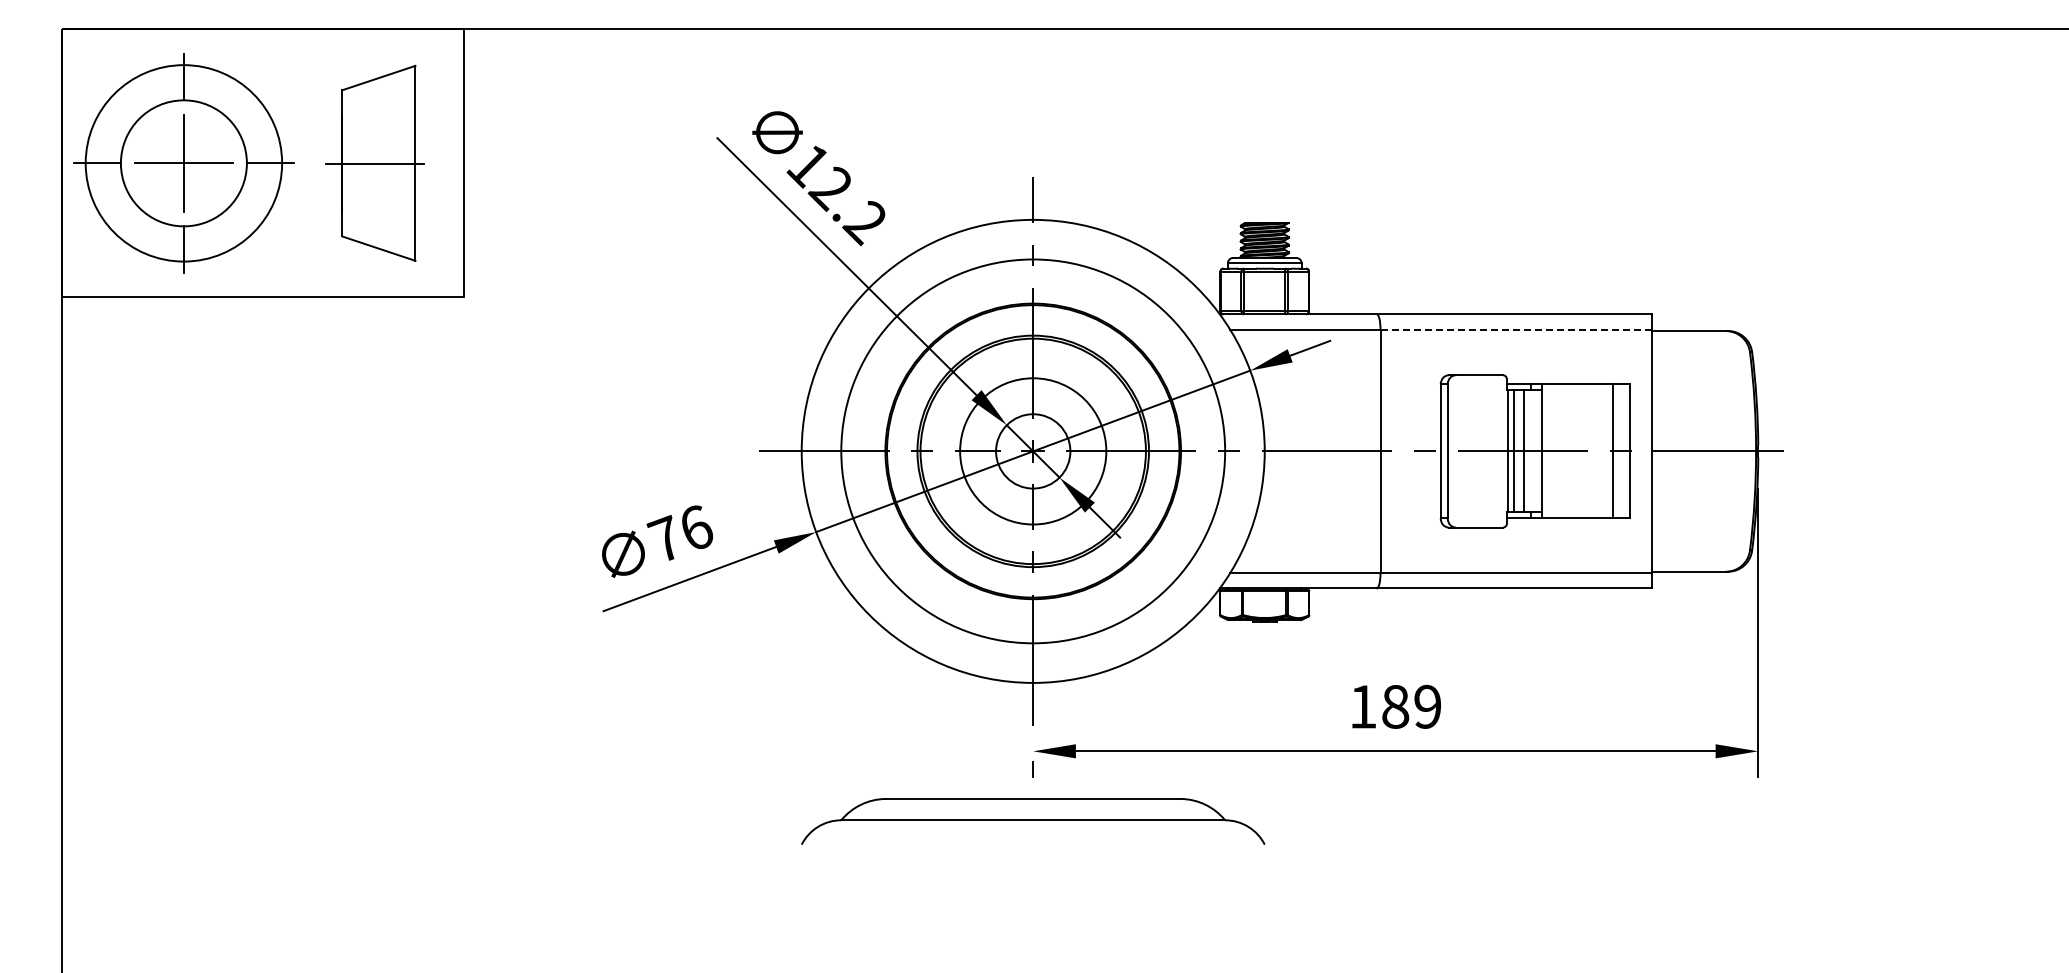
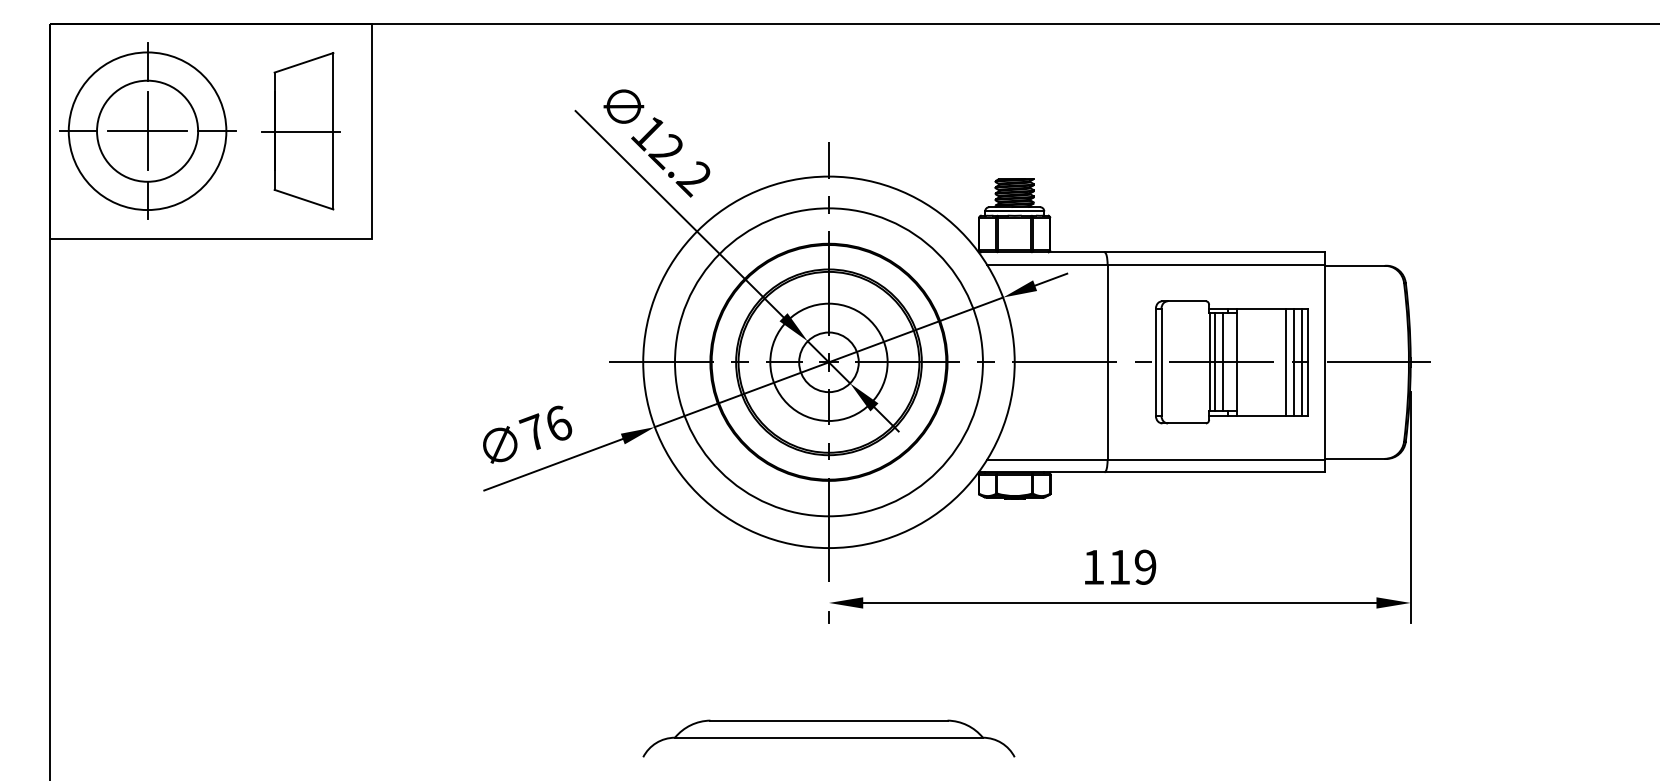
line: (1516, 329) -> (1216, 264), dashed -> solid
line: (1603, 451) -> (1286, 362), added
line: (1623, 451) -> (1302, 362), added
text: (1395, 706) -> (1119, 567), 189 -> 119
part: (1033, 821) -> (829, 738), moved

